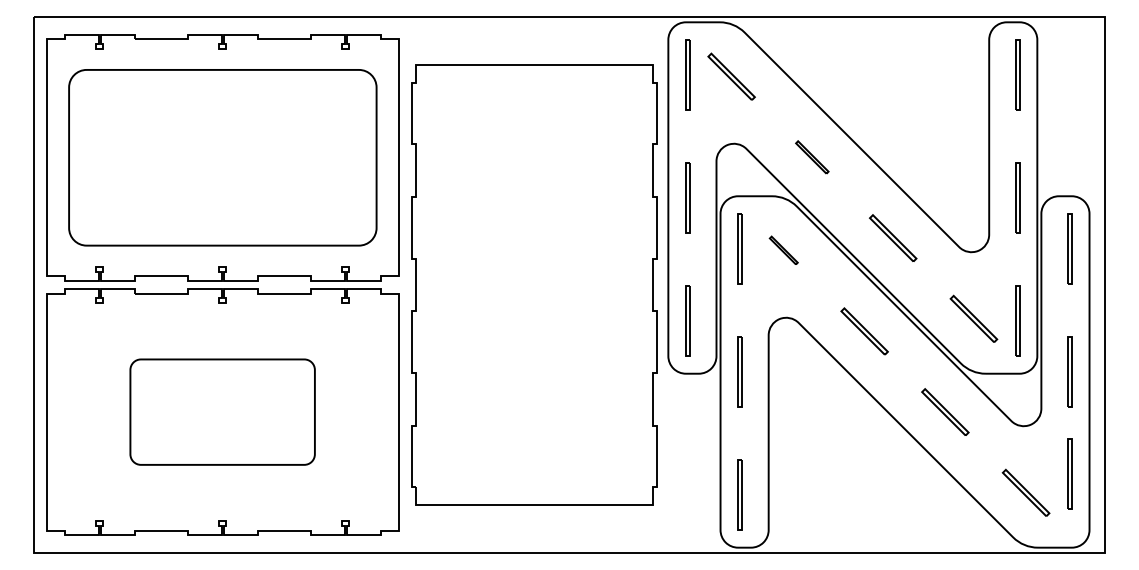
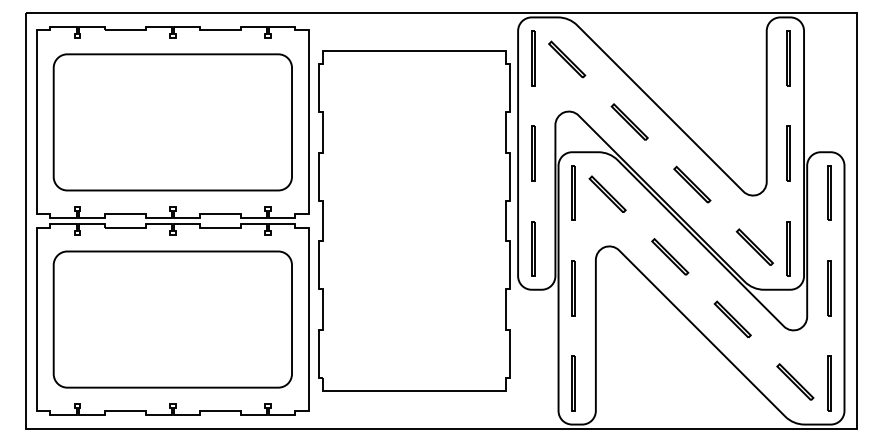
part: (812, 156) -> (629, 121), size x1.43
part: (783, 249) -> (607, 193), size x1.67
part: (222, 412) -> (172, 319), size x1.67
line: (1068, 474) -> (828, 383), moved

